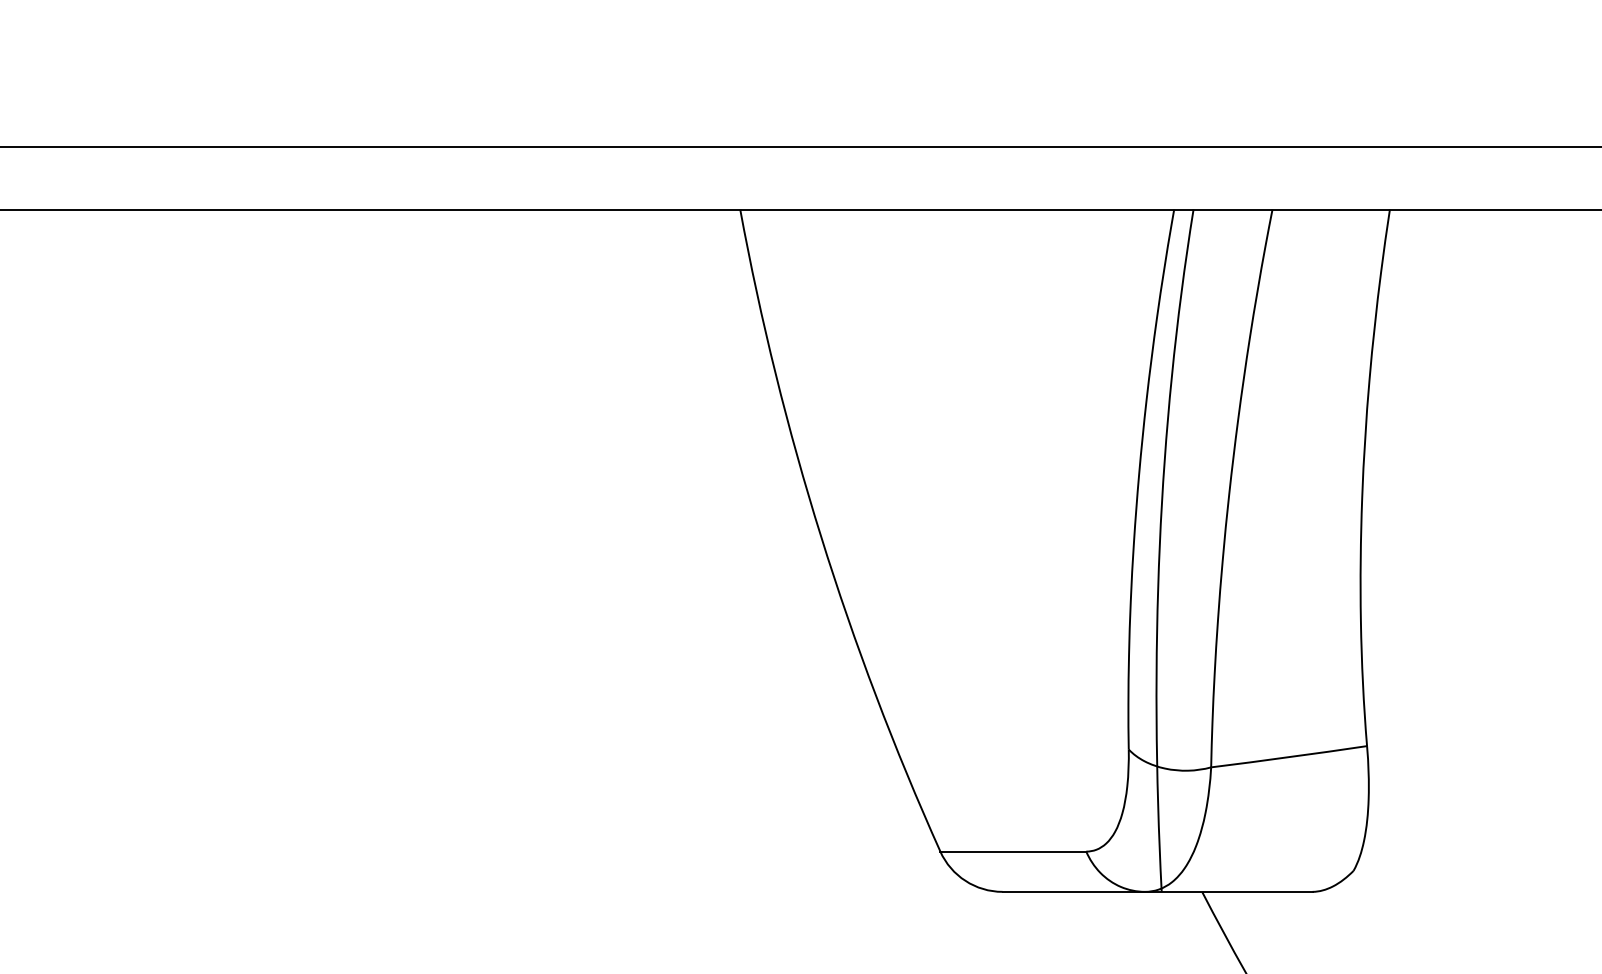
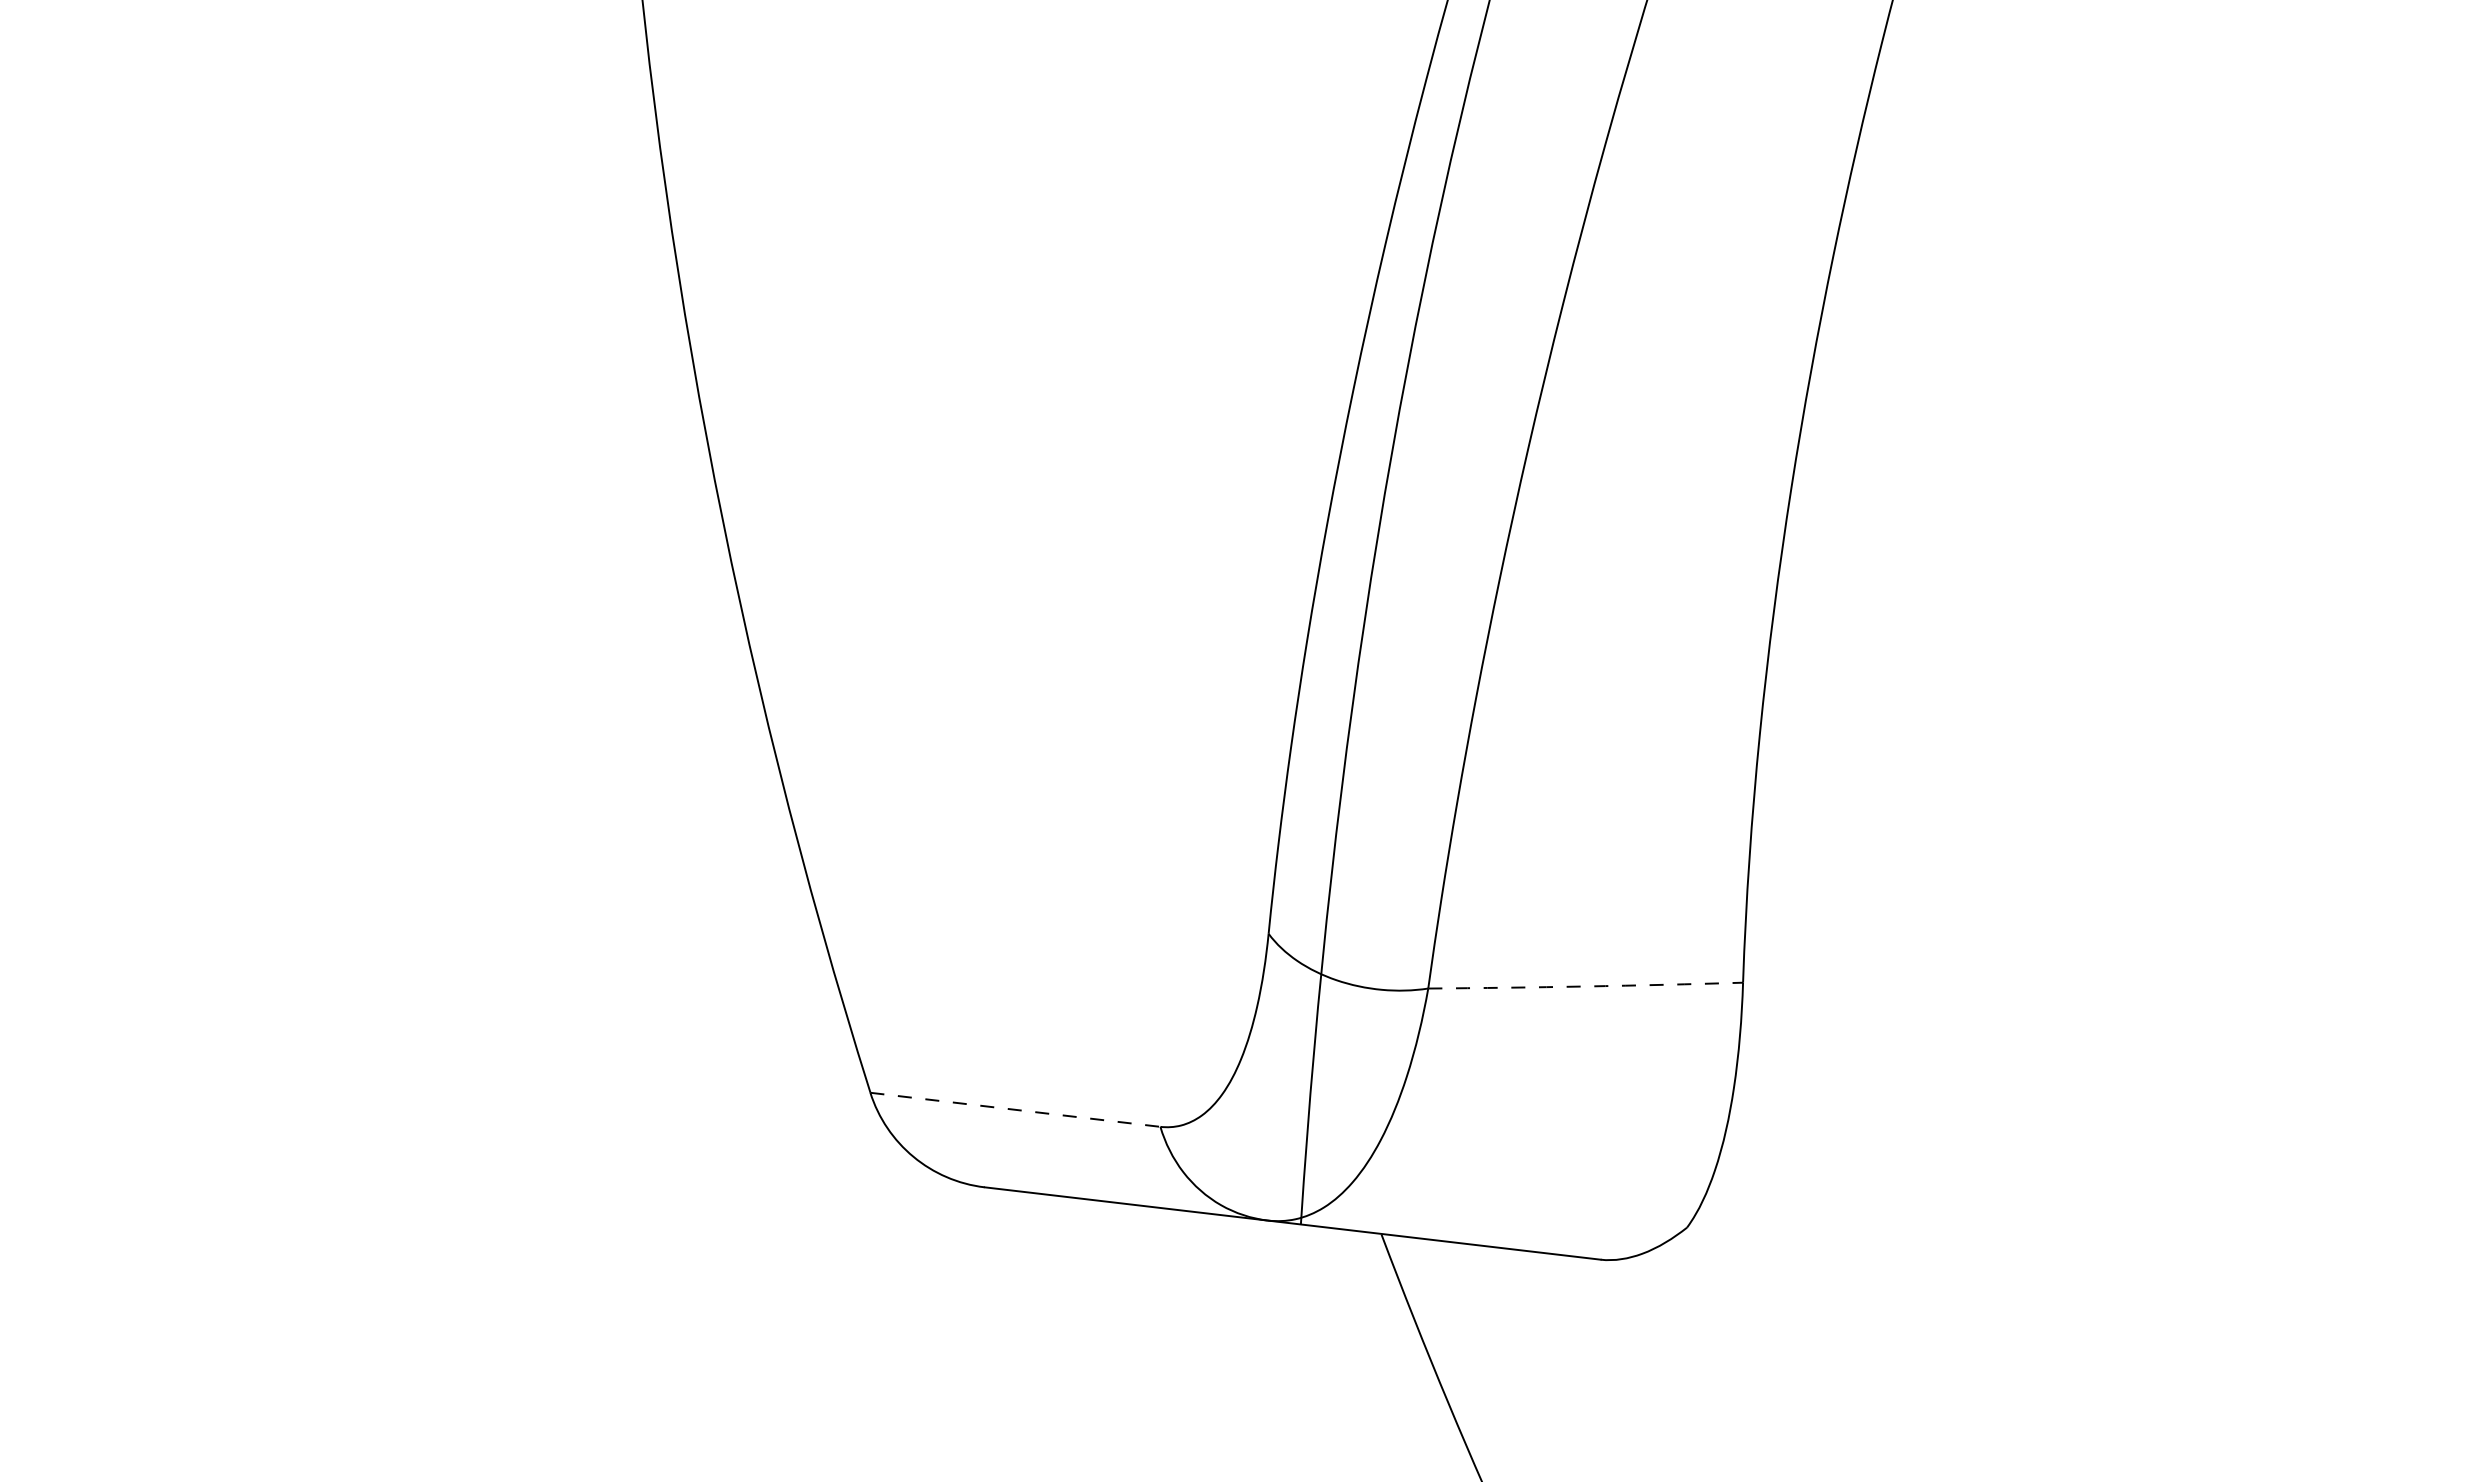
arc: (1289, 757) -> (1586, 987), solid -> dashed
line: (1013, 851) -> (1015, 1109), solid -> dashed

